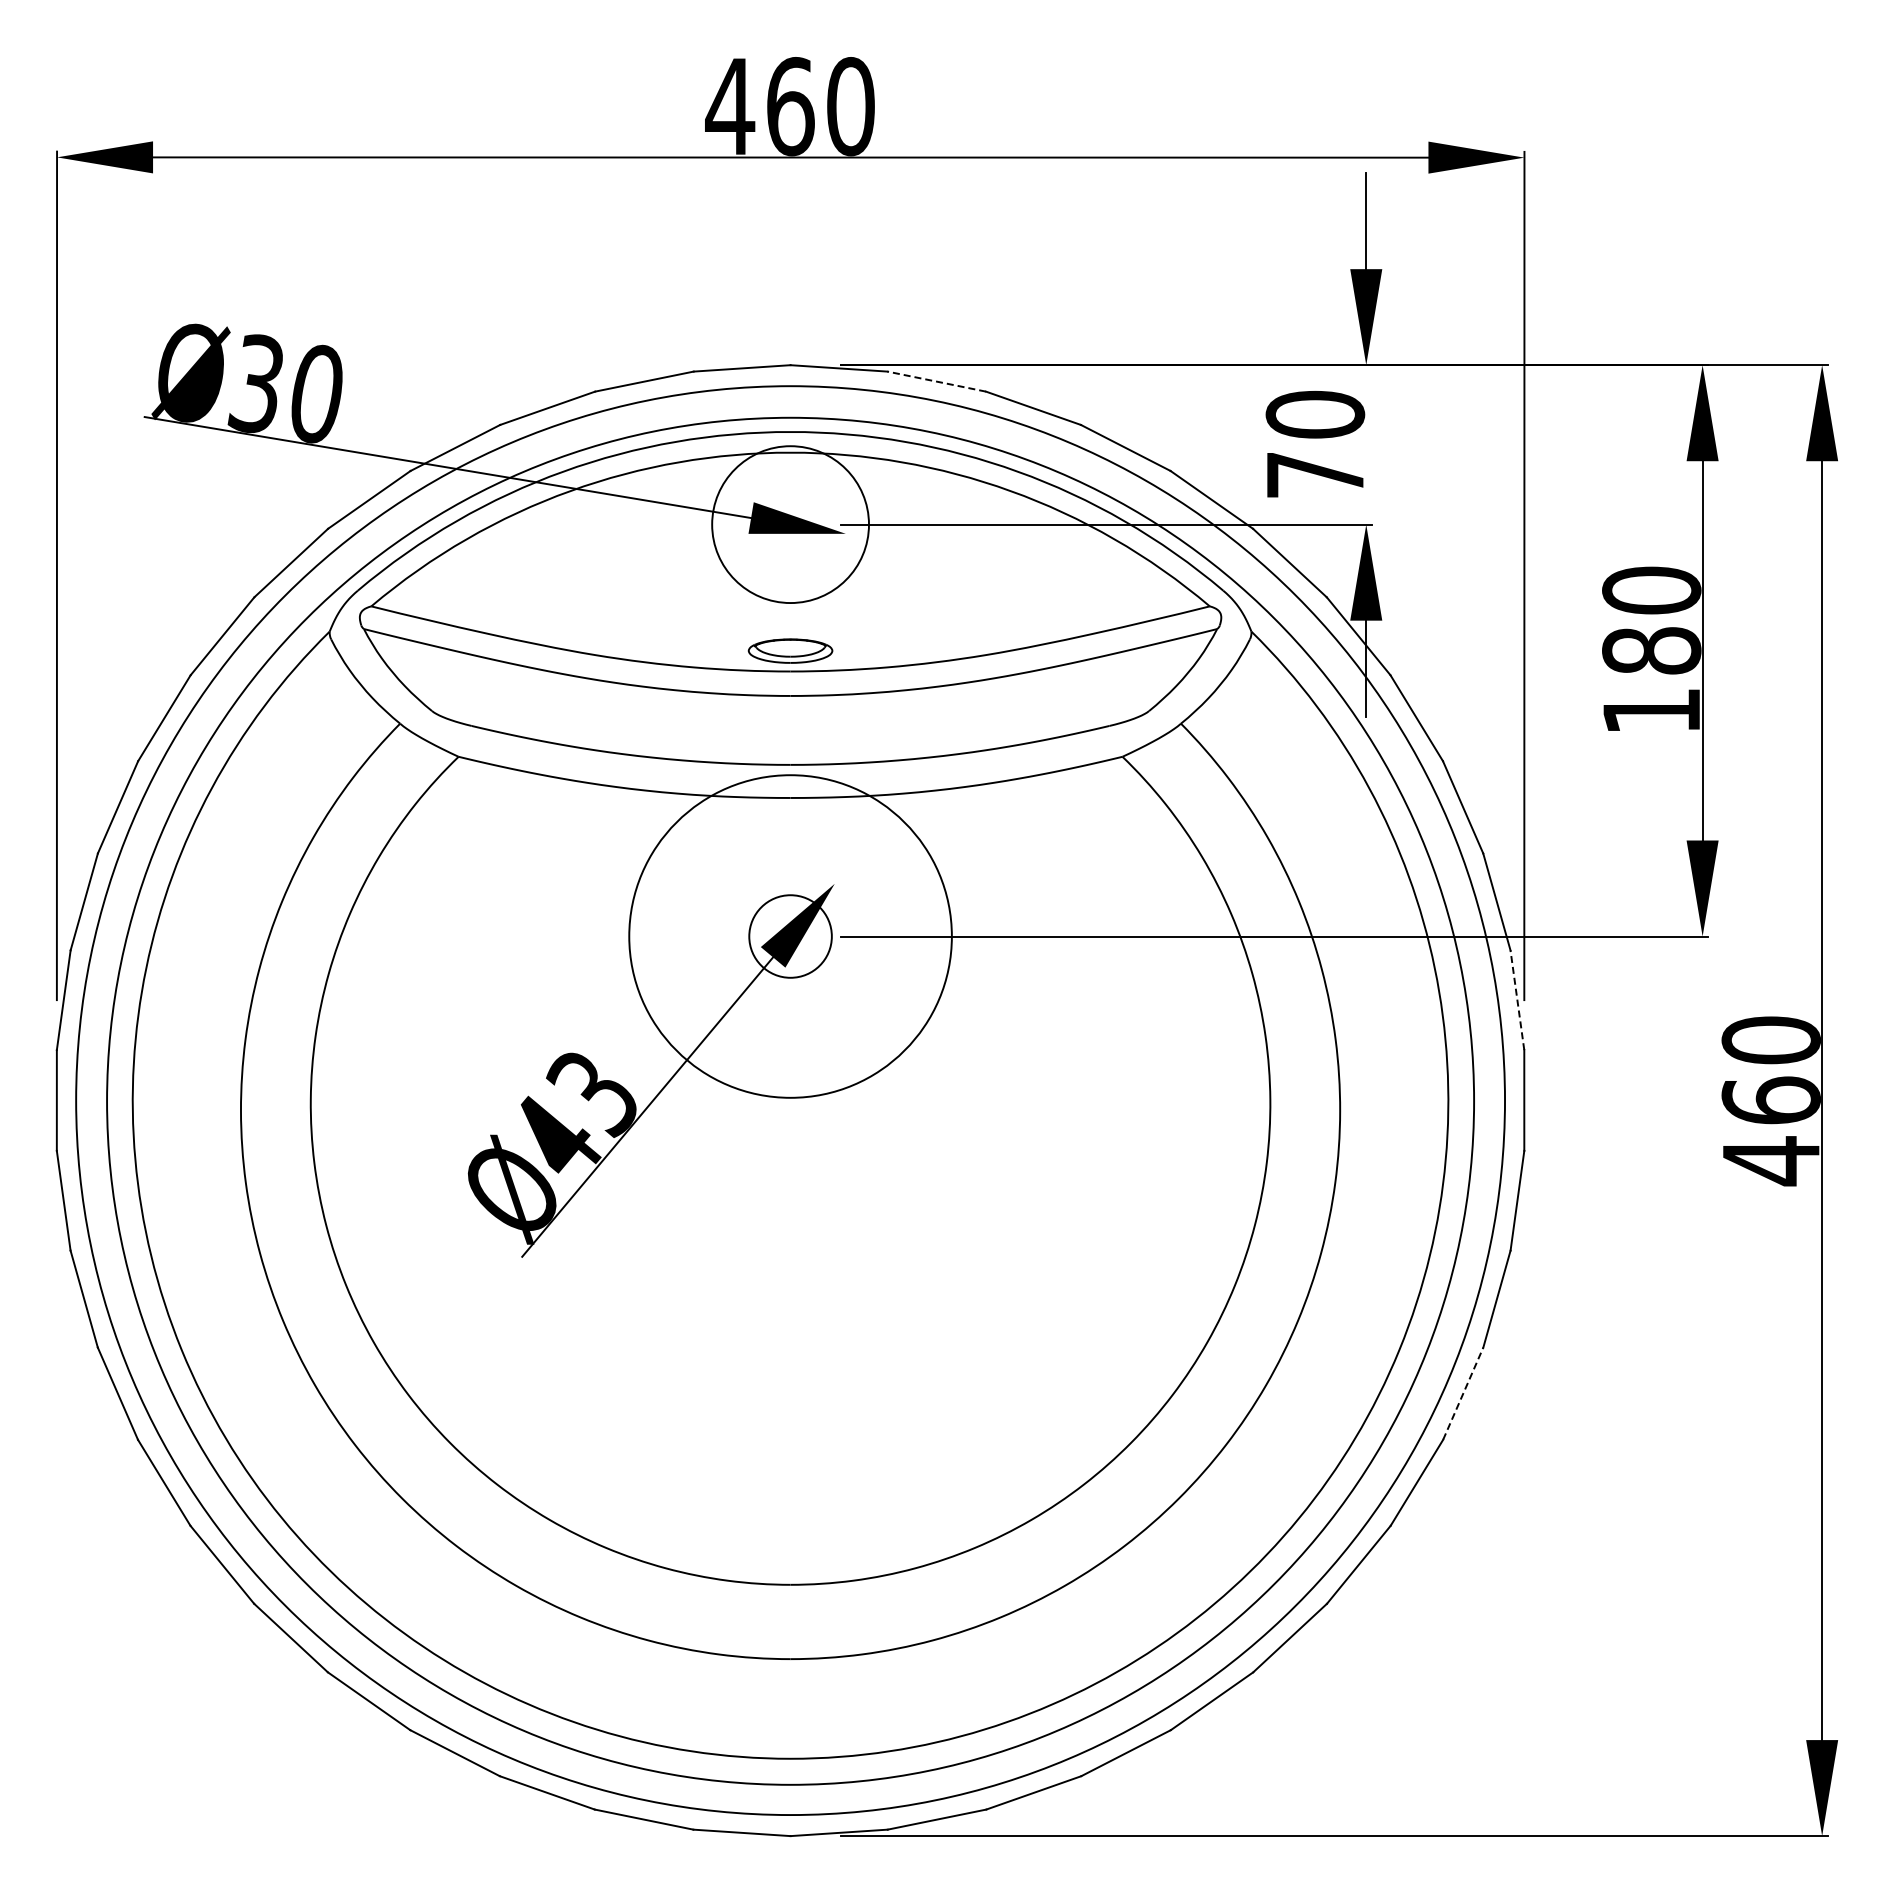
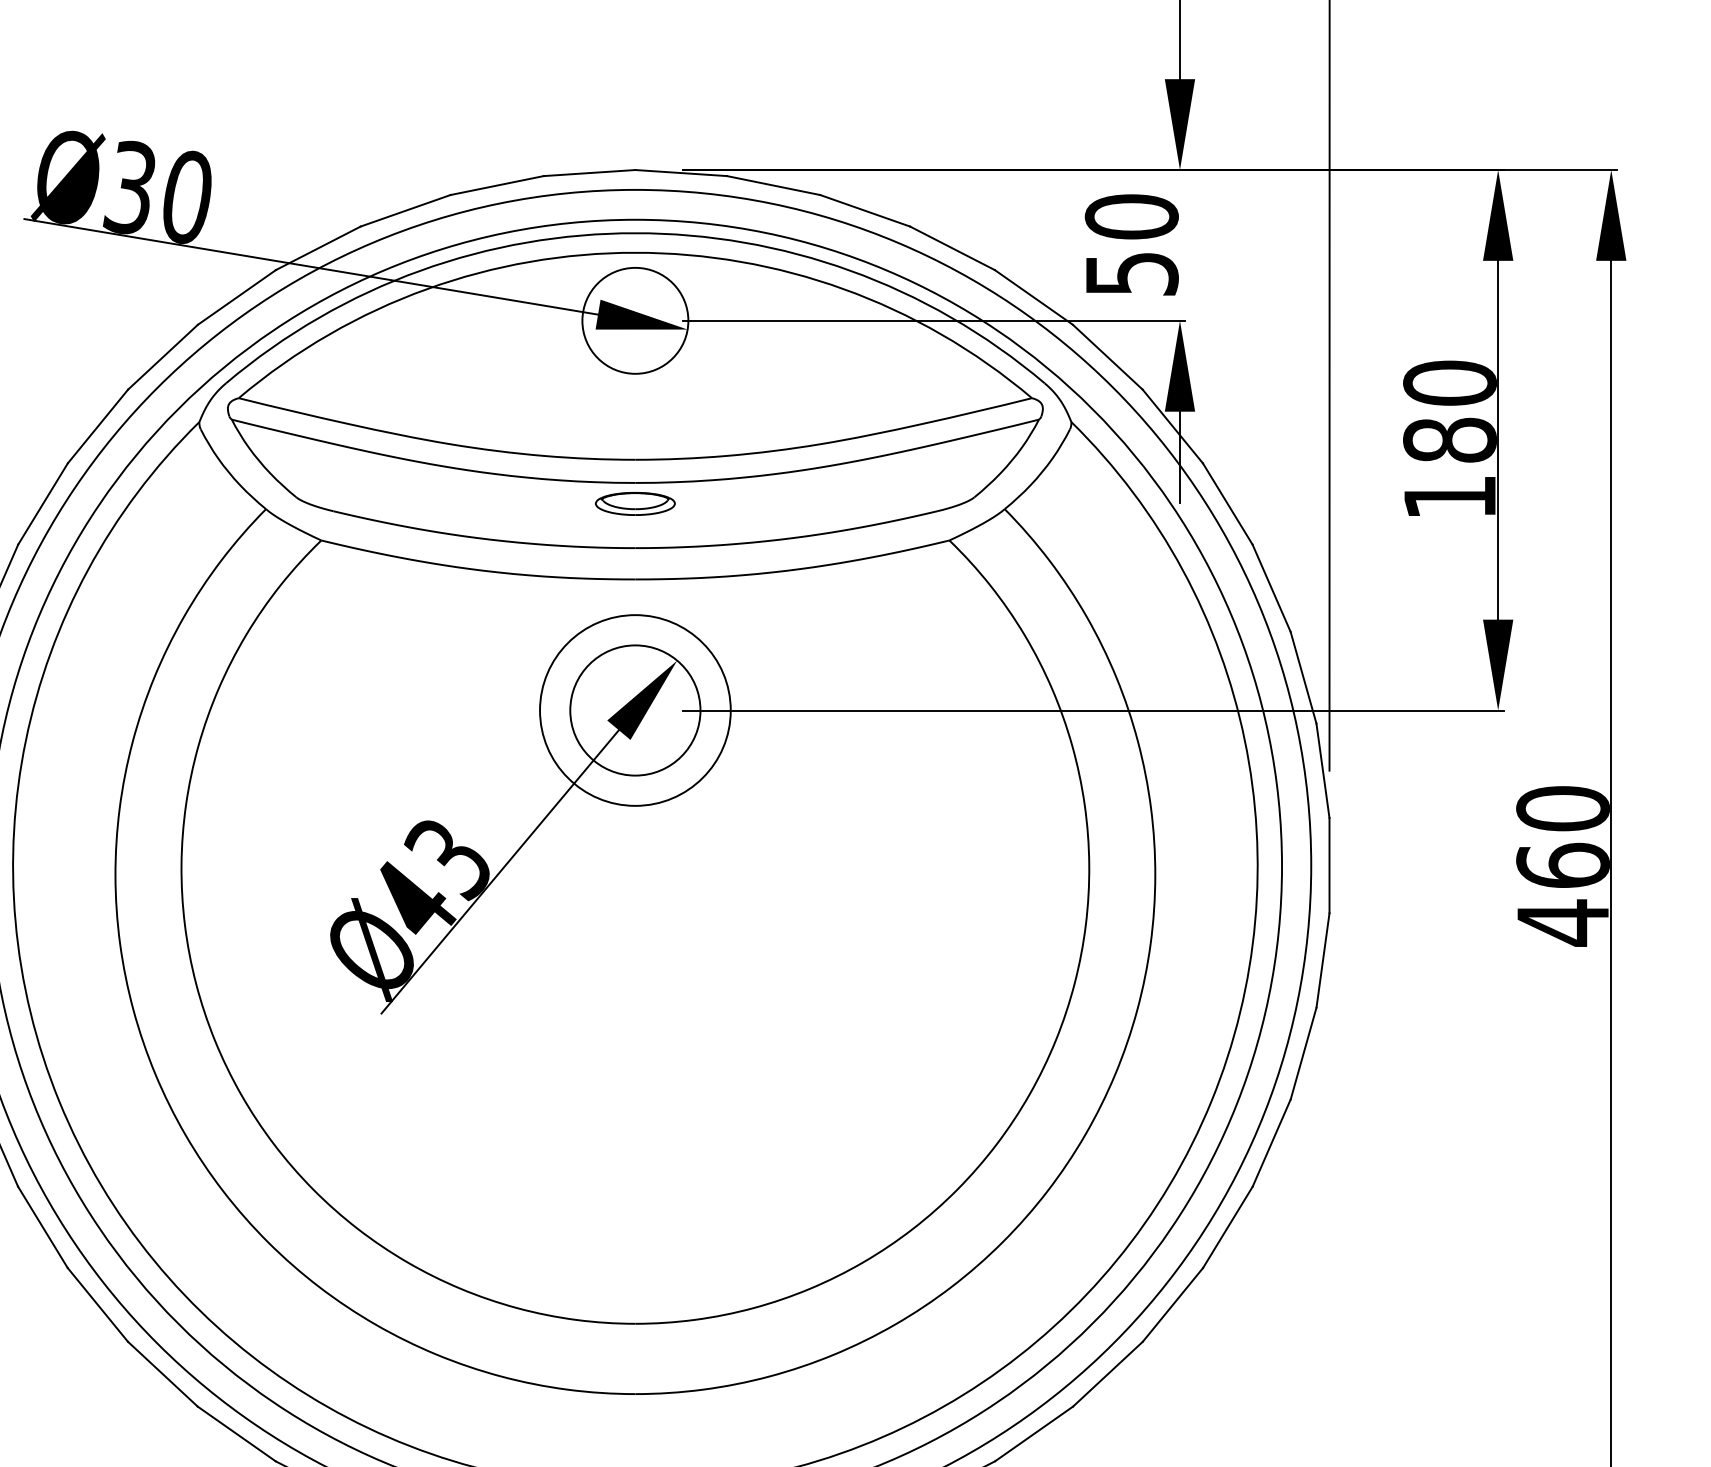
line: (936, 381) -> (773, 185), dashed -> solid
text: (1316, 475) -> (1132, 274), 70 -> 50
circle: (790, 524) -> (635, 320), size x0.71
part: (790, 650) -> (635, 503), moved
circle: (790, 936) -> (635, 710), size x0.62
circle: (790, 936) -> (635, 710), size x1.67
line: (1517, 999) -> (1323, 770), dashed -> solid
line: (1463, 1393) -> (1271, 1142), dashed -> solid

